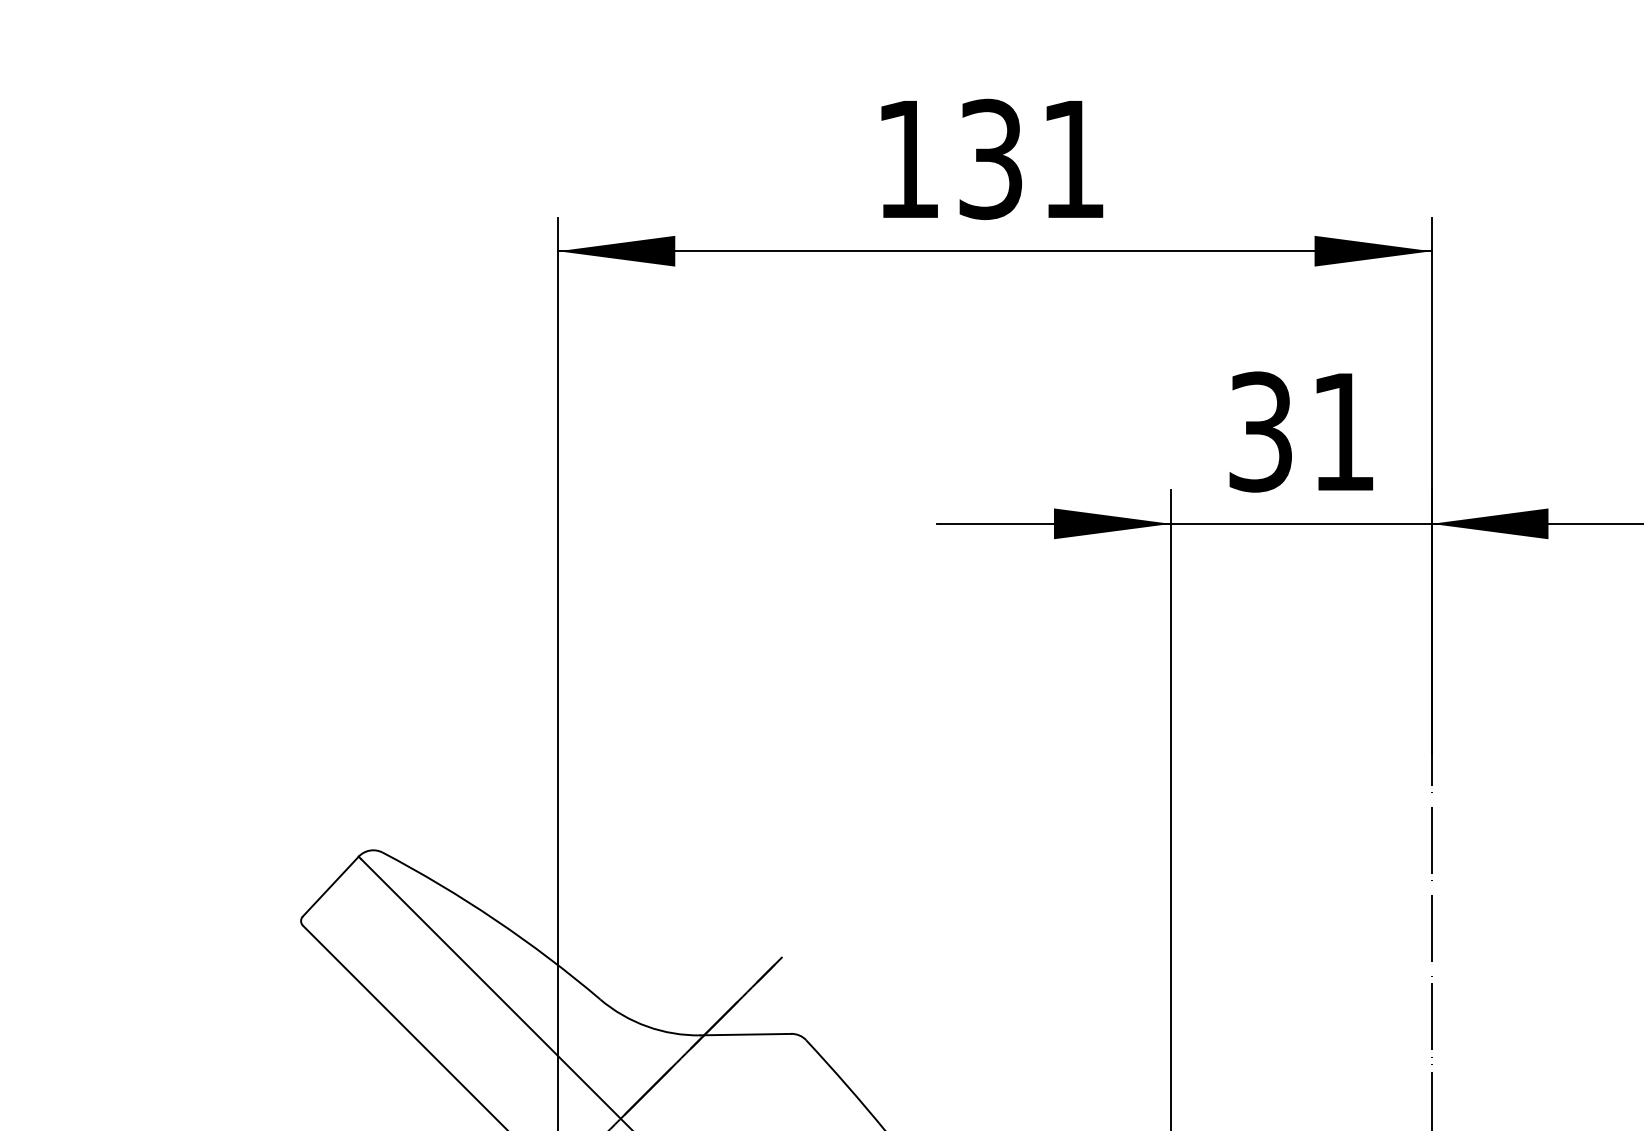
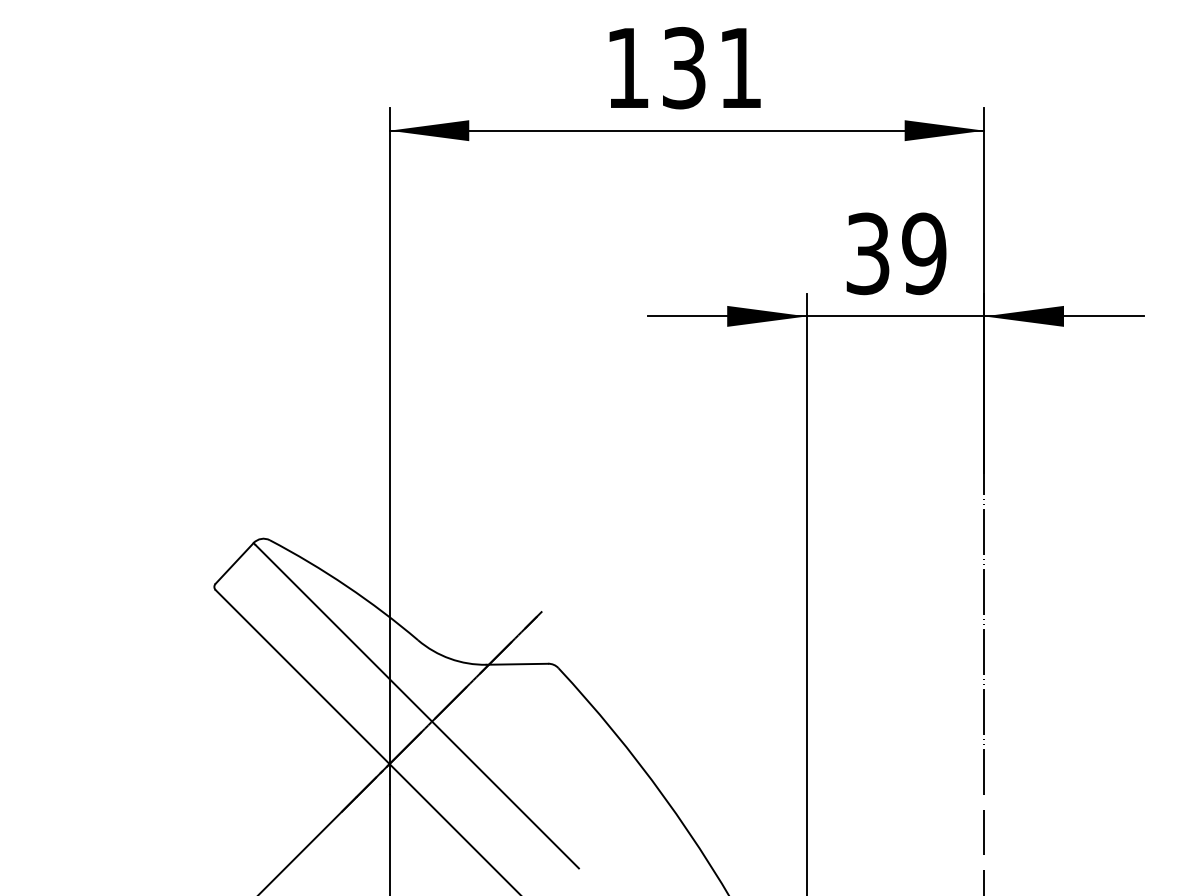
text: (1343, 431) -> (924, 253), 31 -> 39

